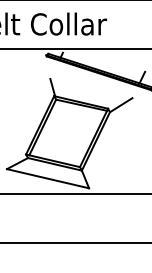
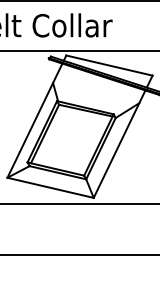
line: (103, 61) -> (108, 64), added
line: (32, 114) -> (34, 120), added
line: (113, 137) -> (119, 144), added

